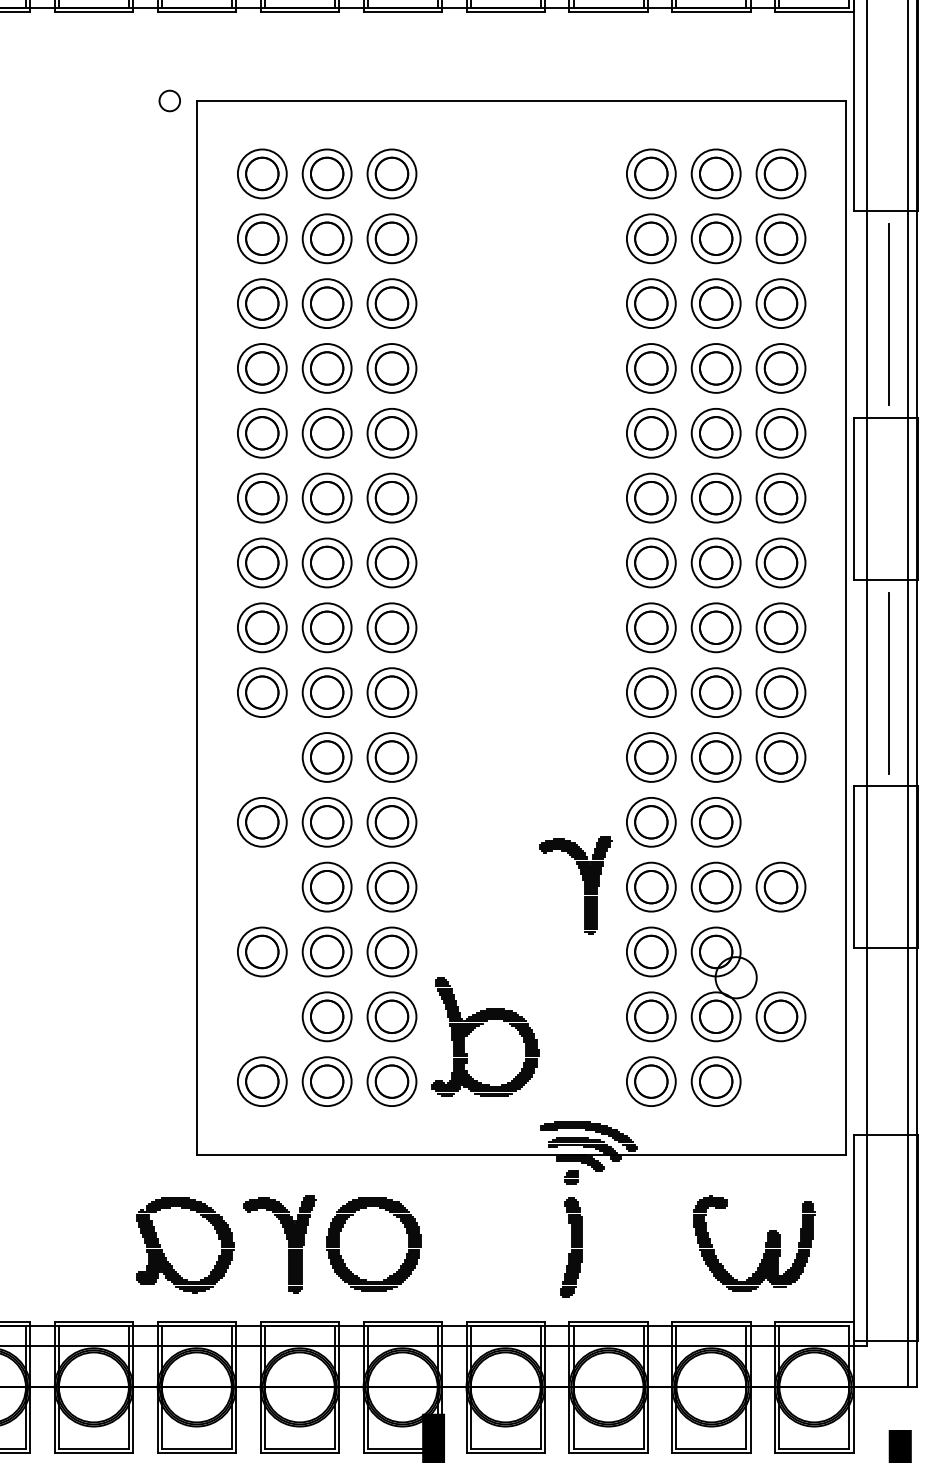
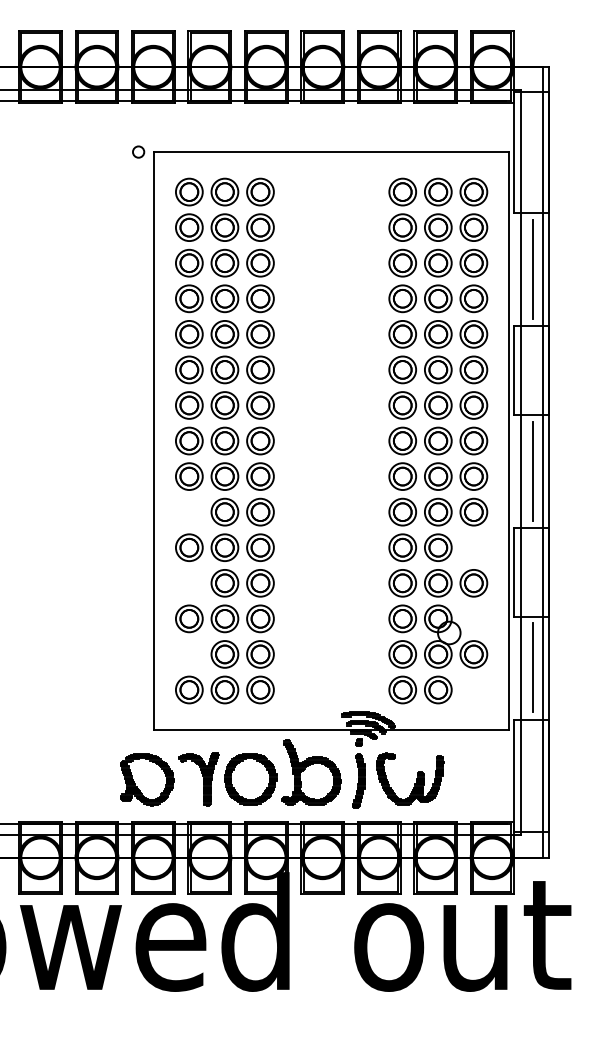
part: (574, 885) -> (360, 582), removed
part: (484, 1036) -> (311, 772), moved
line: (889, 1040) -> (533, 667), added
part: (754, 1243) -> (410, 778), moved

